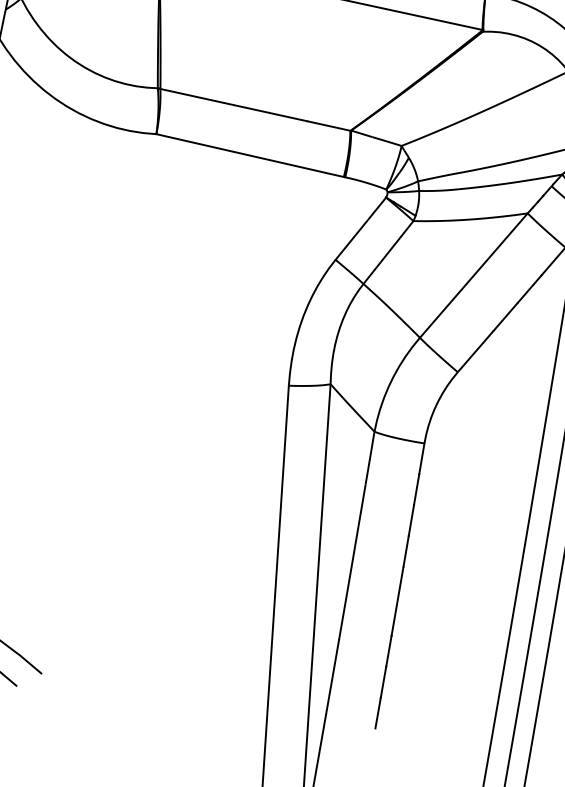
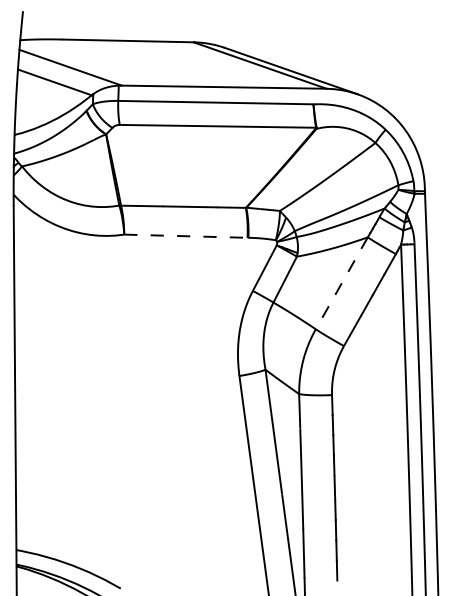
line: (249, 155) -> (185, 236), solid -> dashed
line: (473, 275) -> (341, 283), solid -> dashed

